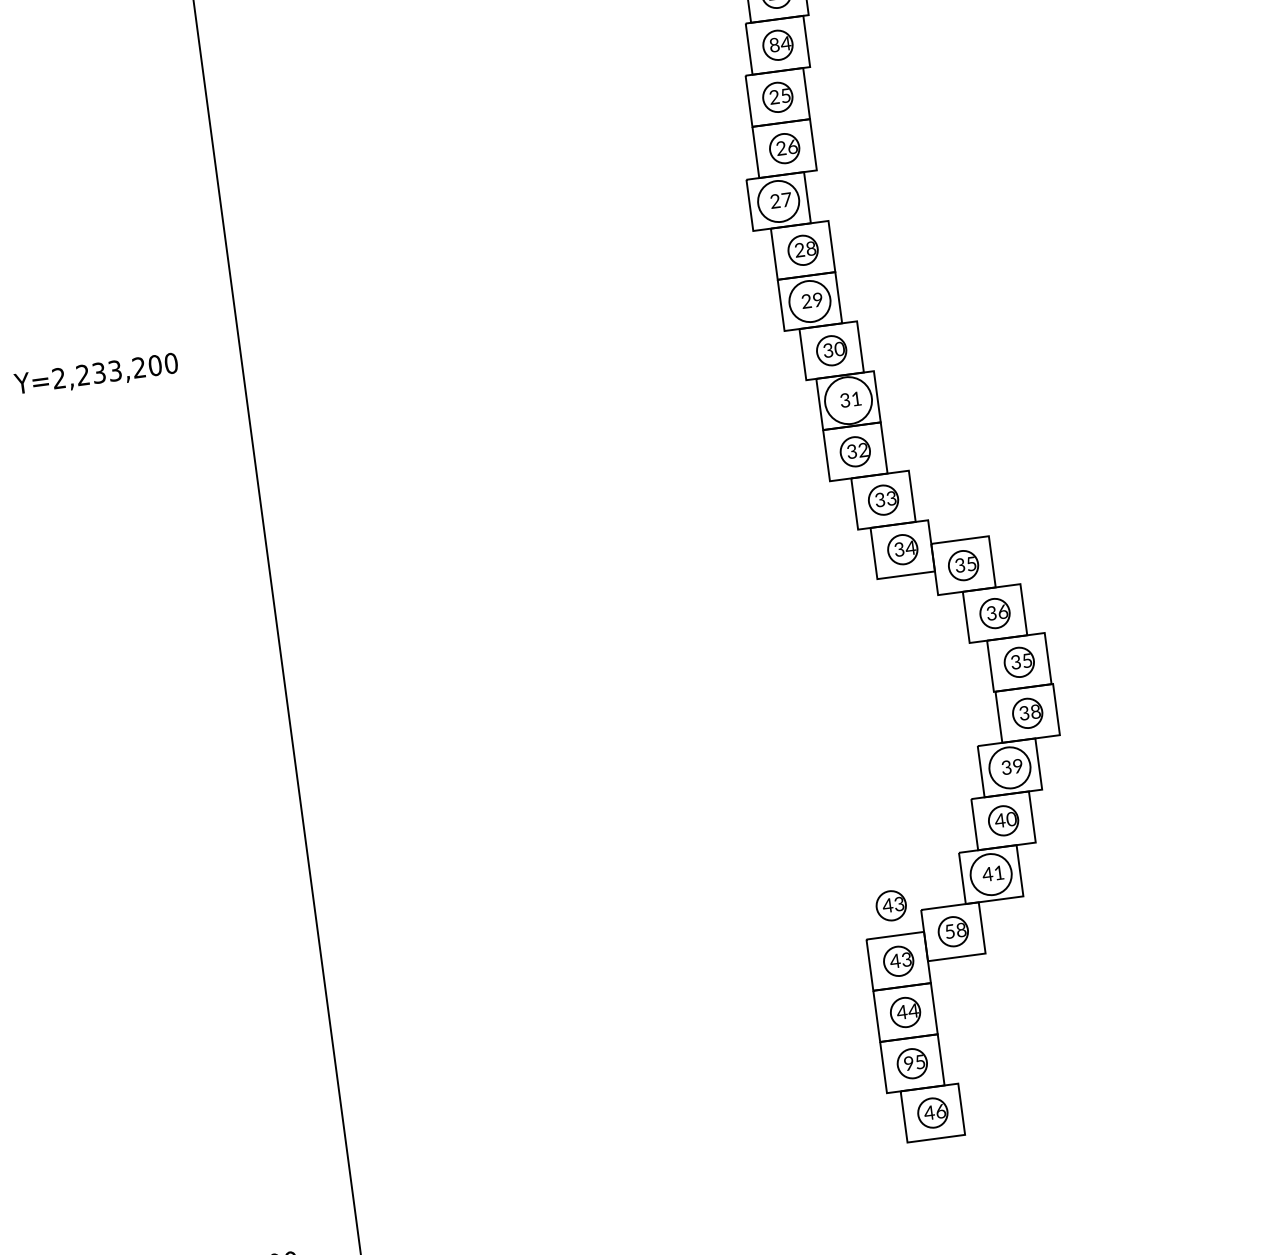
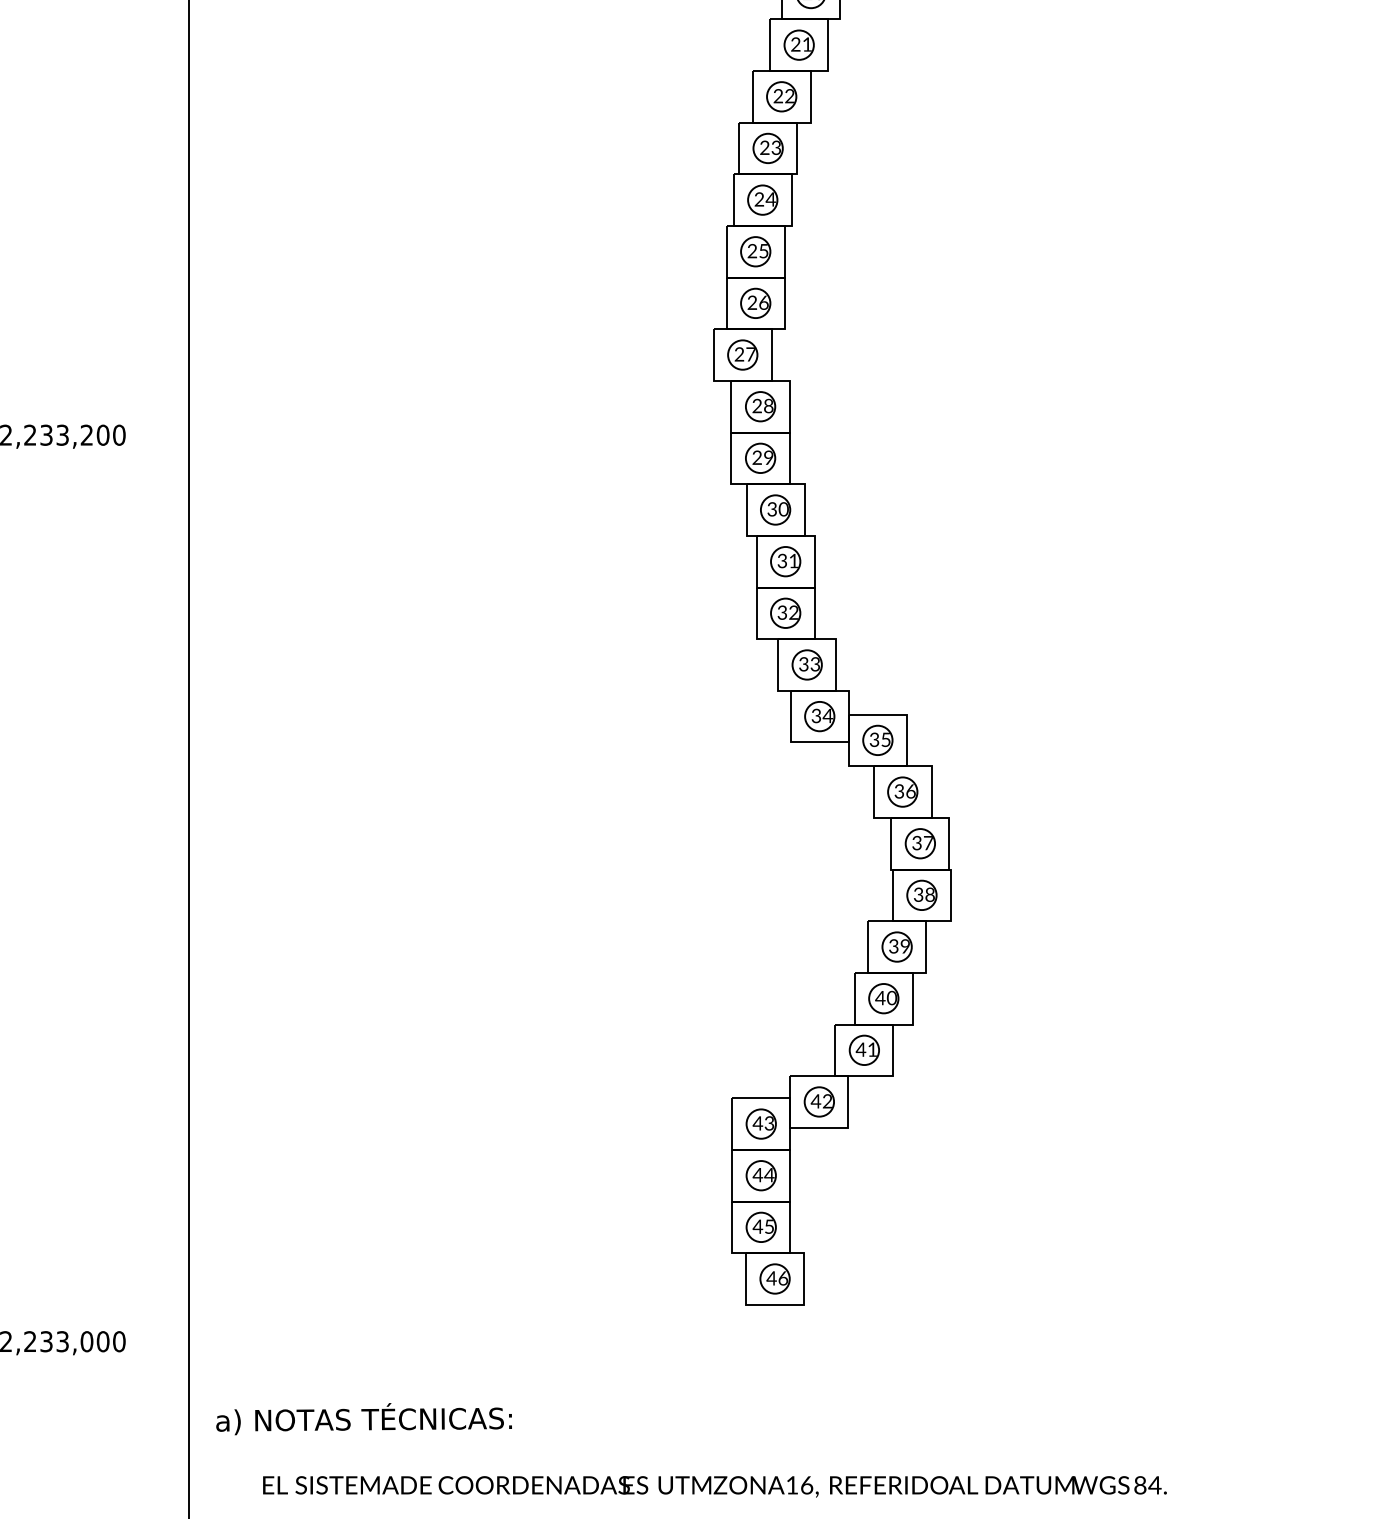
text: (774, 45) -> (759, 199), 84 -> 24
circle: (778, 200) -> (742, 354), size x0.71
circle: (809, 301) -> (760, 458), size x0.71
circle: (848, 400) -> (785, 561), size x0.62
text: (1027, 661) -> (928, 843), 35 -> 37
circle: (1009, 767) -> (896, 946), size x0.71
circle: (991, 874) -> (864, 1050), size x0.71
part: (890, 905) -> (760, 1067), removed
text: (955, 930) -> (821, 1101), 58 -> 42
text: (908, 1063) -> (757, 1226), 95 -> 45

